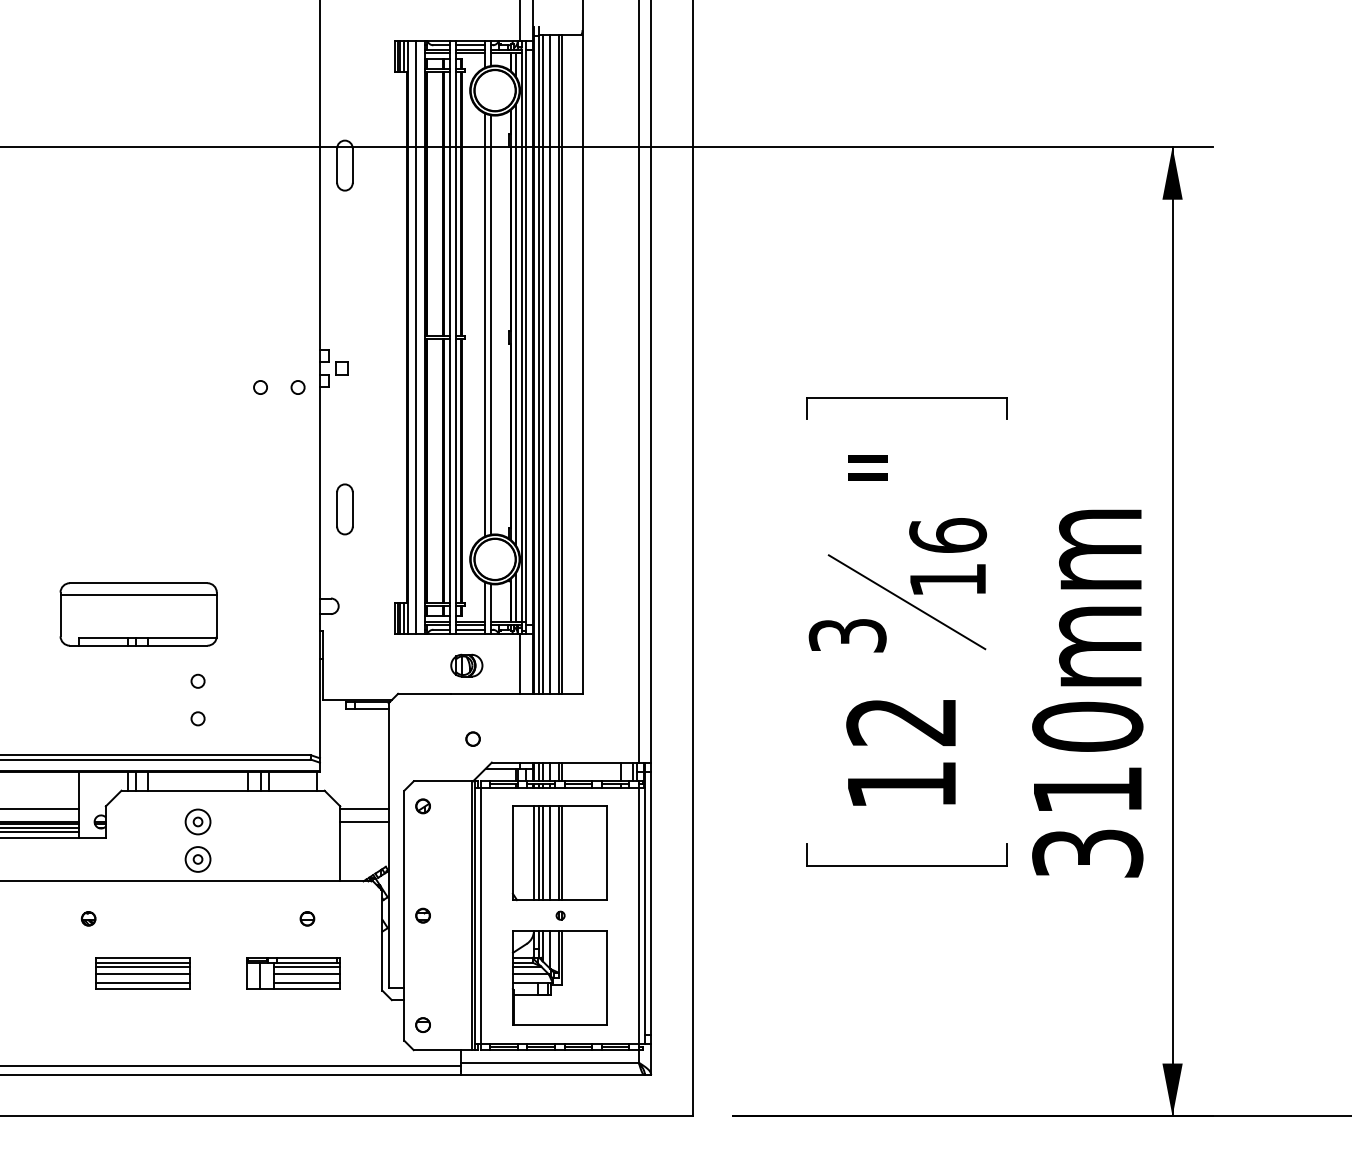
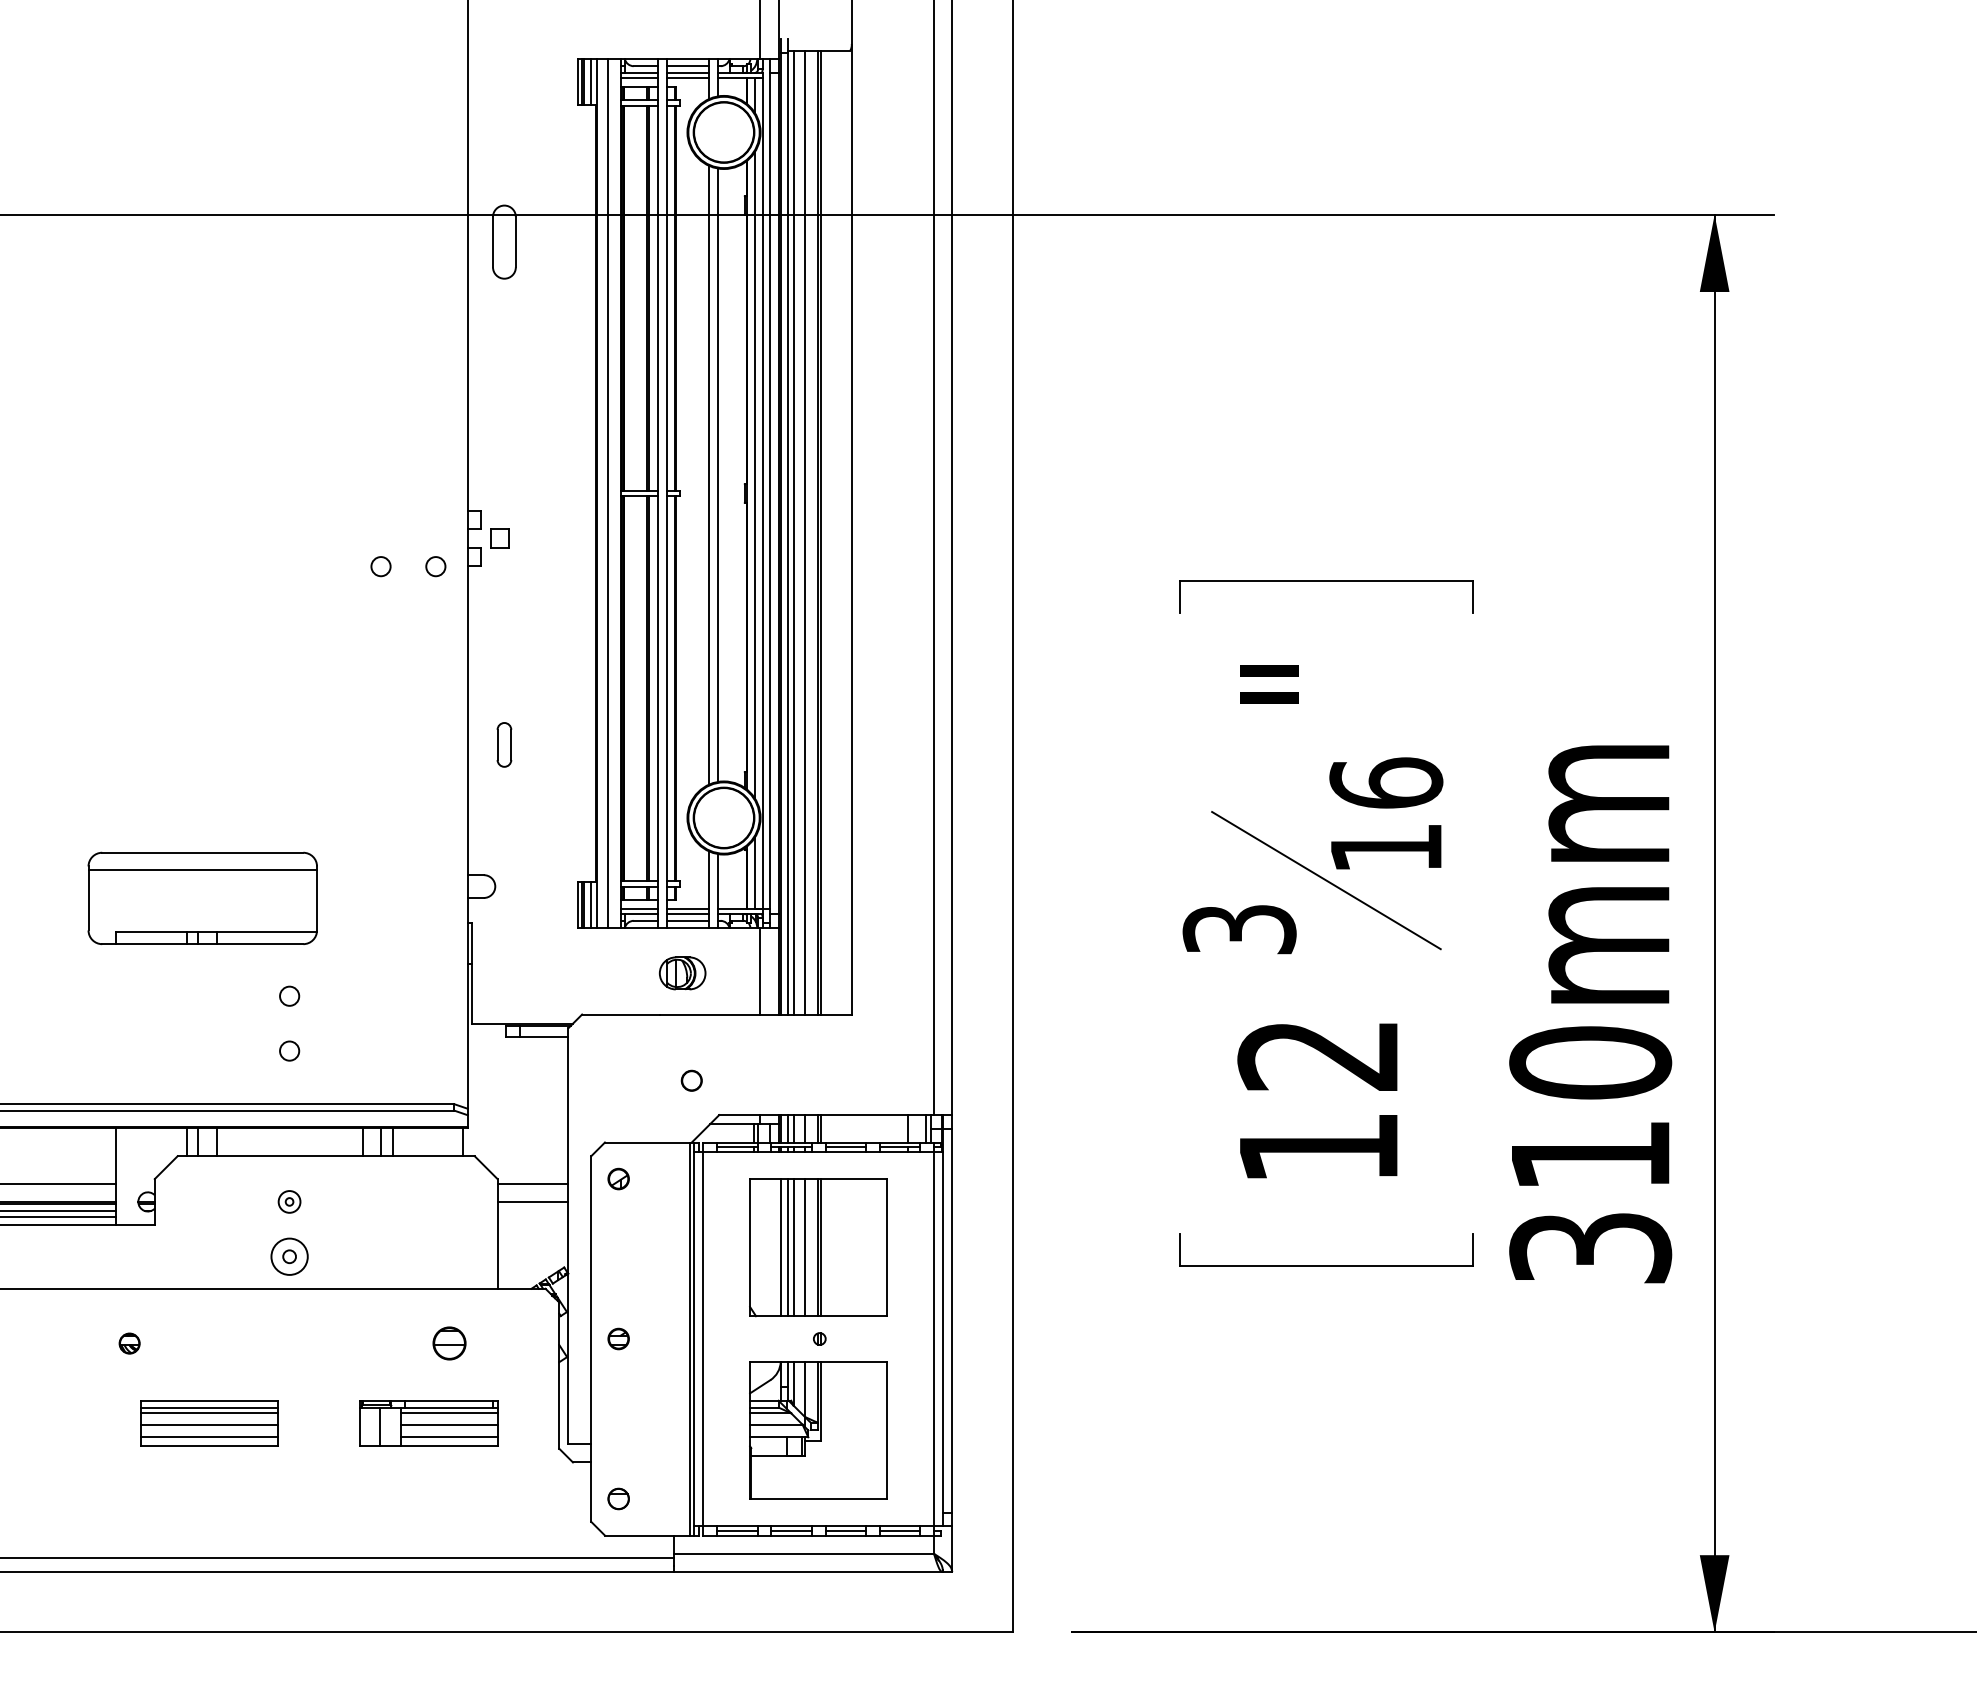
part: (344, 509) -> (503, 744), size x0.6
part: (197, 821) -> (288, 1201), size x0.6
part: (307, 918) -> (449, 1343), size x1.6

